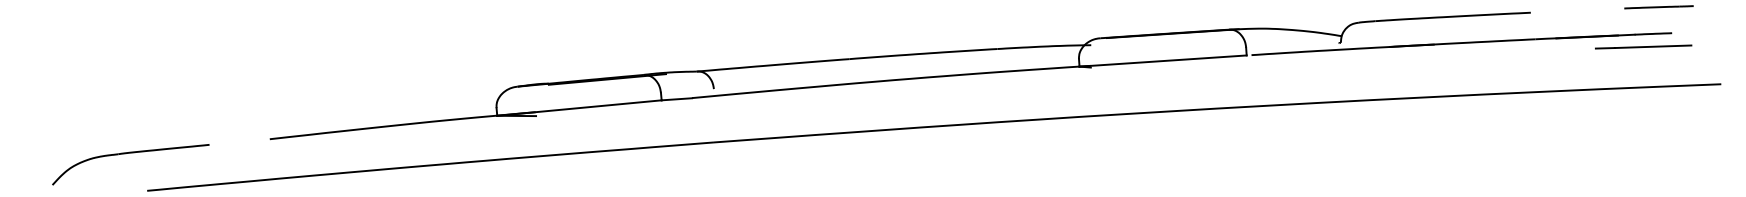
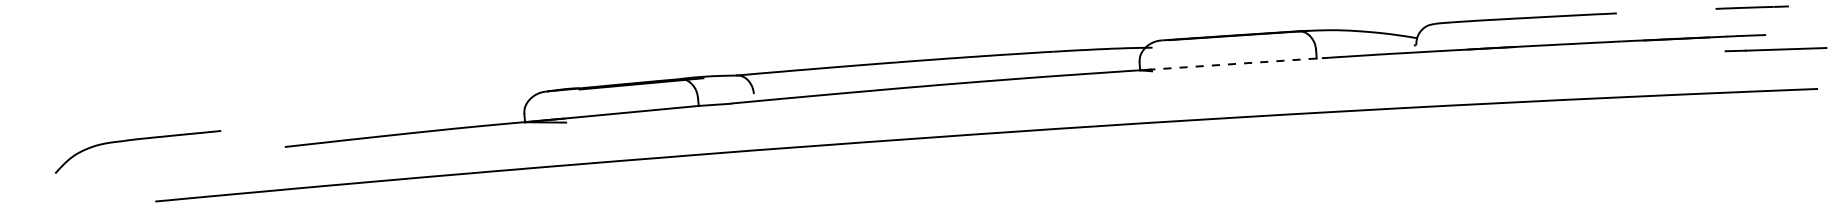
line: (1643, 46) -> (1775, 49), moved
line: (1162, 61) -> (1227, 64), solid -> dashed
part: (130, 153) -> (137, 140), moved

